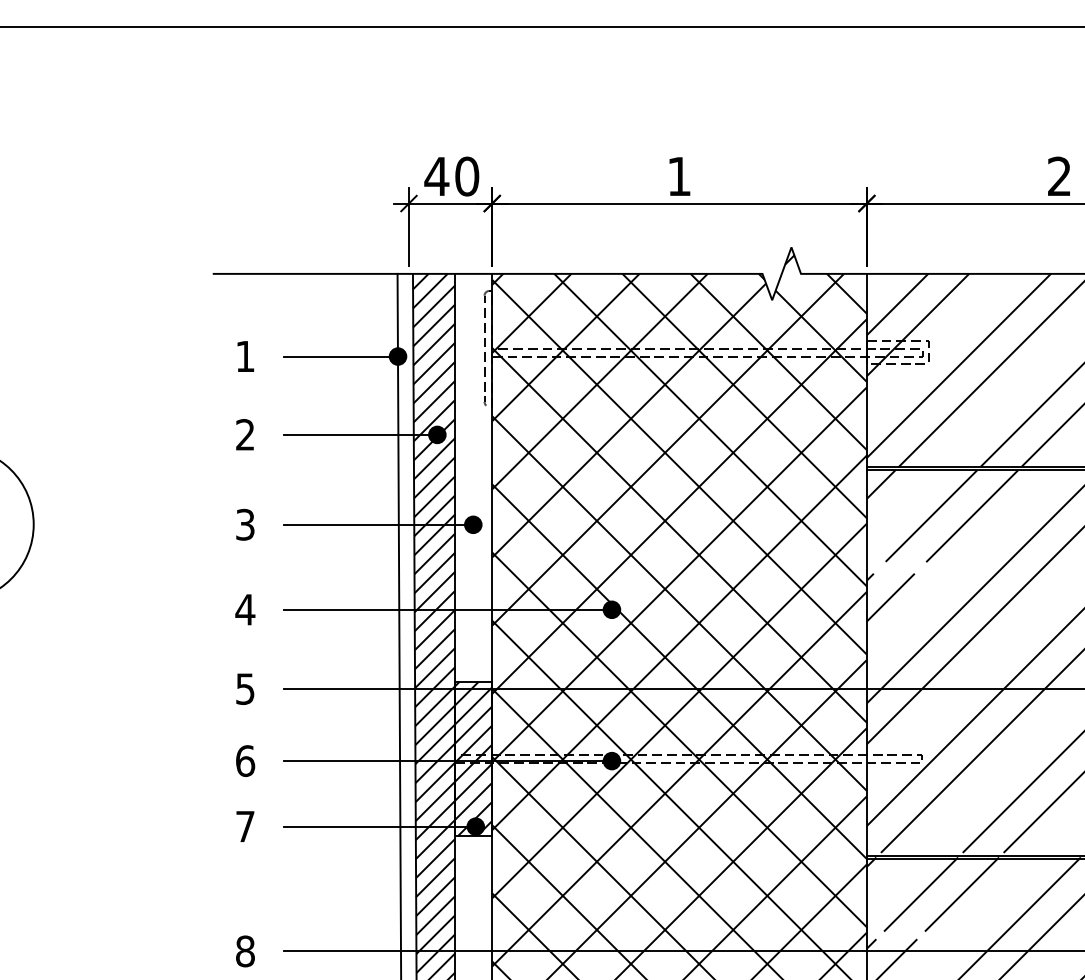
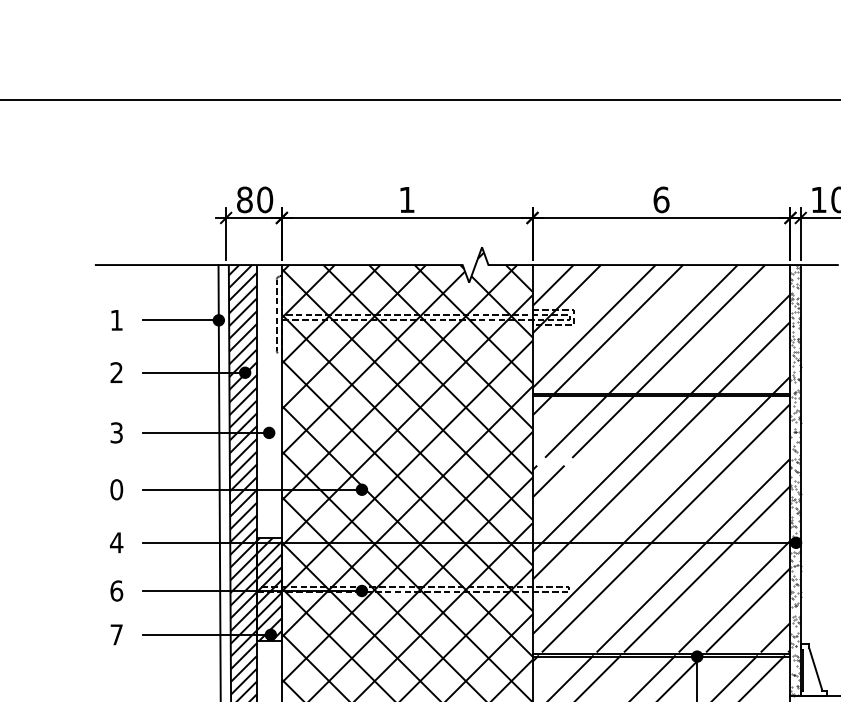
text: (436, 175) -> (244, 199), 40 -> 80
text: (1059, 175) -> (661, 199), 2 -> 6
text: (245, 609) -> (116, 489), 4 -> 0
text: (245, 688) -> (116, 542), 5 -> 4

